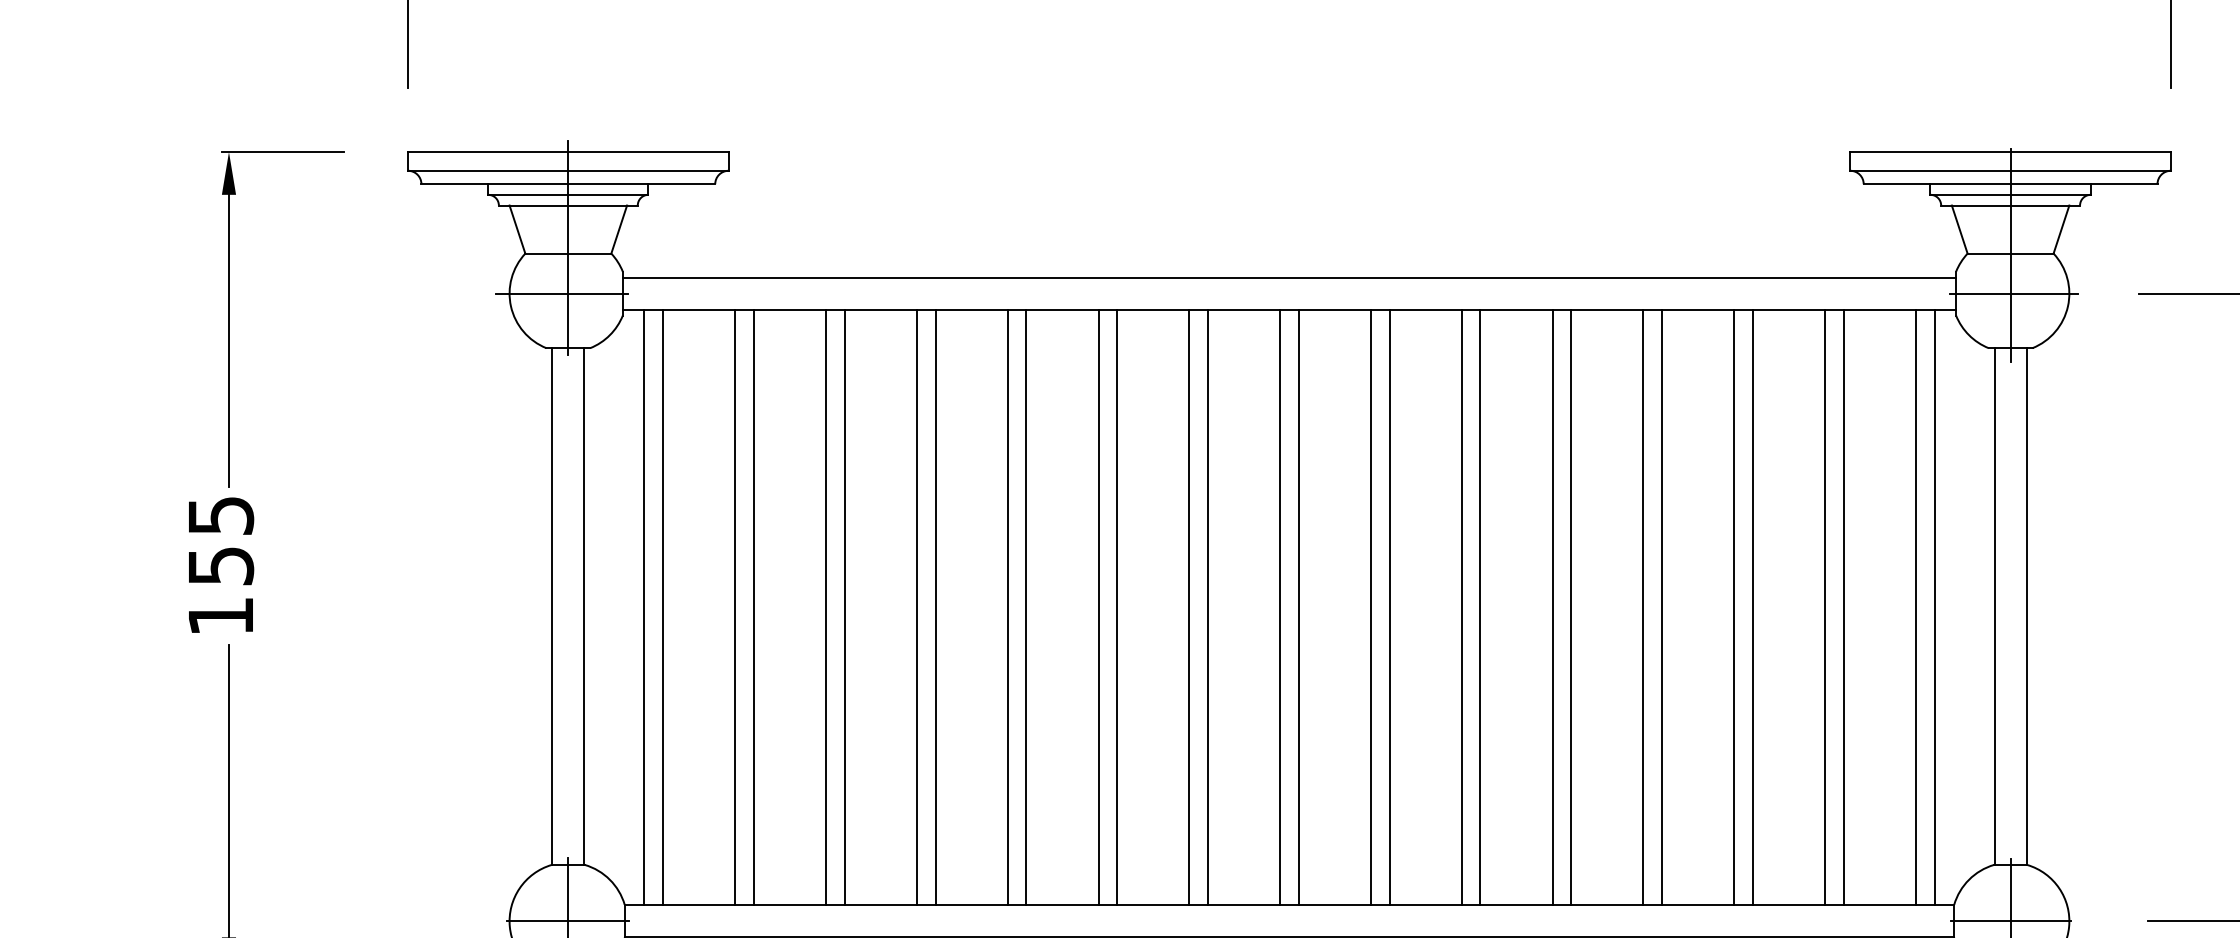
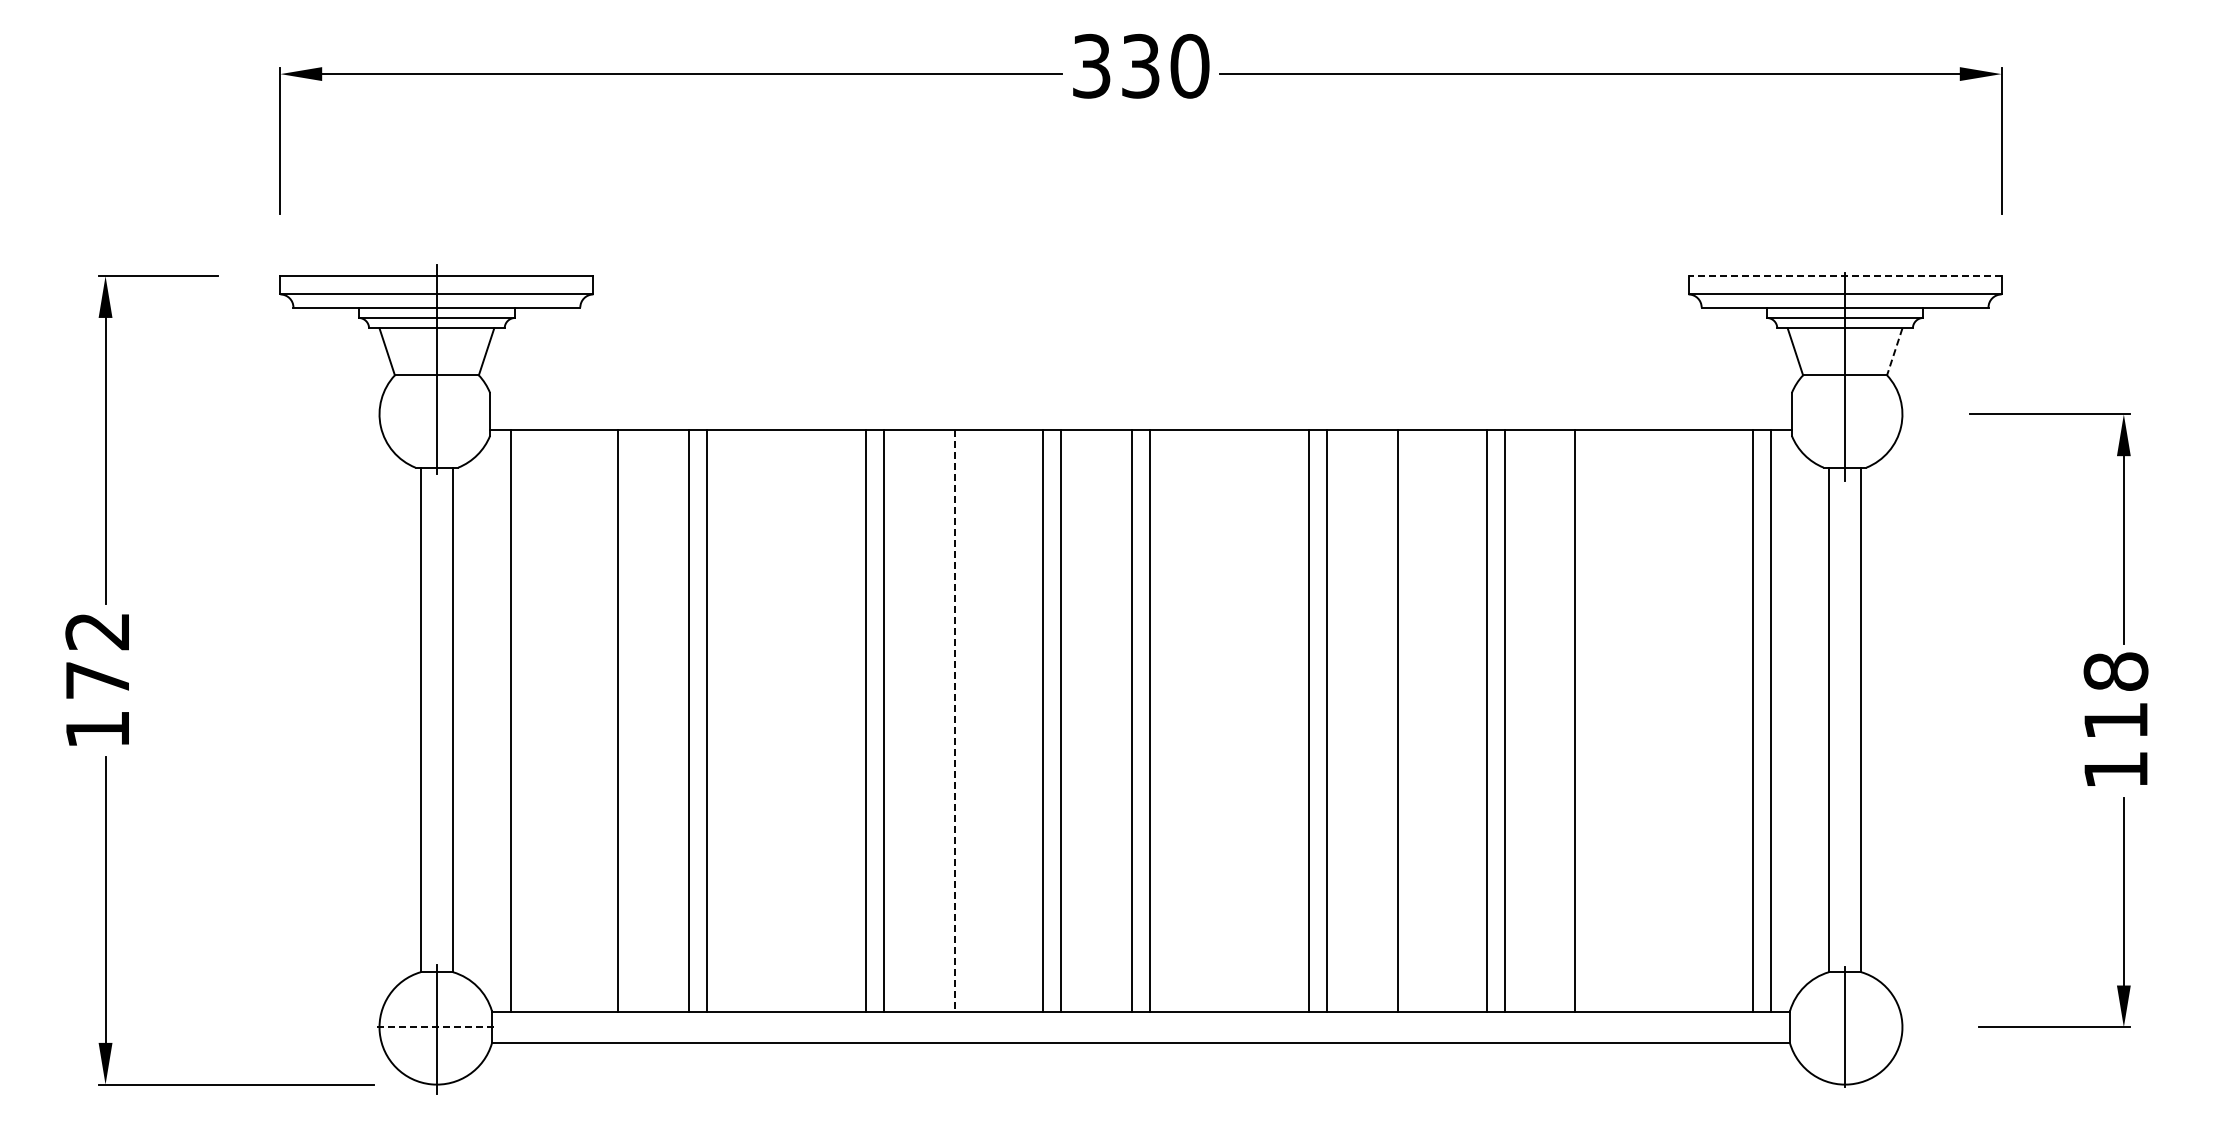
line: (2010, 152) -> (1844, 276), solid -> dashed
line: (2061, 229) -> (1894, 351), solid -> dashed
line: (1288, 277) -> (1140, 398), removed
line: (561, 293) -> (430, 414), removed
line: (2014, 293) -> (1848, 414), removed
text: (220, 540) -> (97, 655), 155 -> 172
line: (663, 607) -> (529, 720), removed
line: (734, 607) -> (599, 720), removed
line: (917, 607) -> (777, 720), removed
line: (935, 607) -> (795, 720), removed
line: (1098, 607) -> (954, 720), solid -> dashed
line: (1116, 607) -> (972, 720), removed
line: (1370, 607) -> (1220, 720), removed
line: (1389, 607) -> (1238, 720), removed
line: (1571, 607) -> (1416, 720), removed
line: (1752, 607) -> (1593, 720), removed
line: (1824, 607) -> (1663, 720), removed
line: (1844, 607) -> (1682, 720), removed
line: (567, 921) -> (436, 1027), solid -> dashed
line: (2011, 921) -> (1845, 1027), removed

